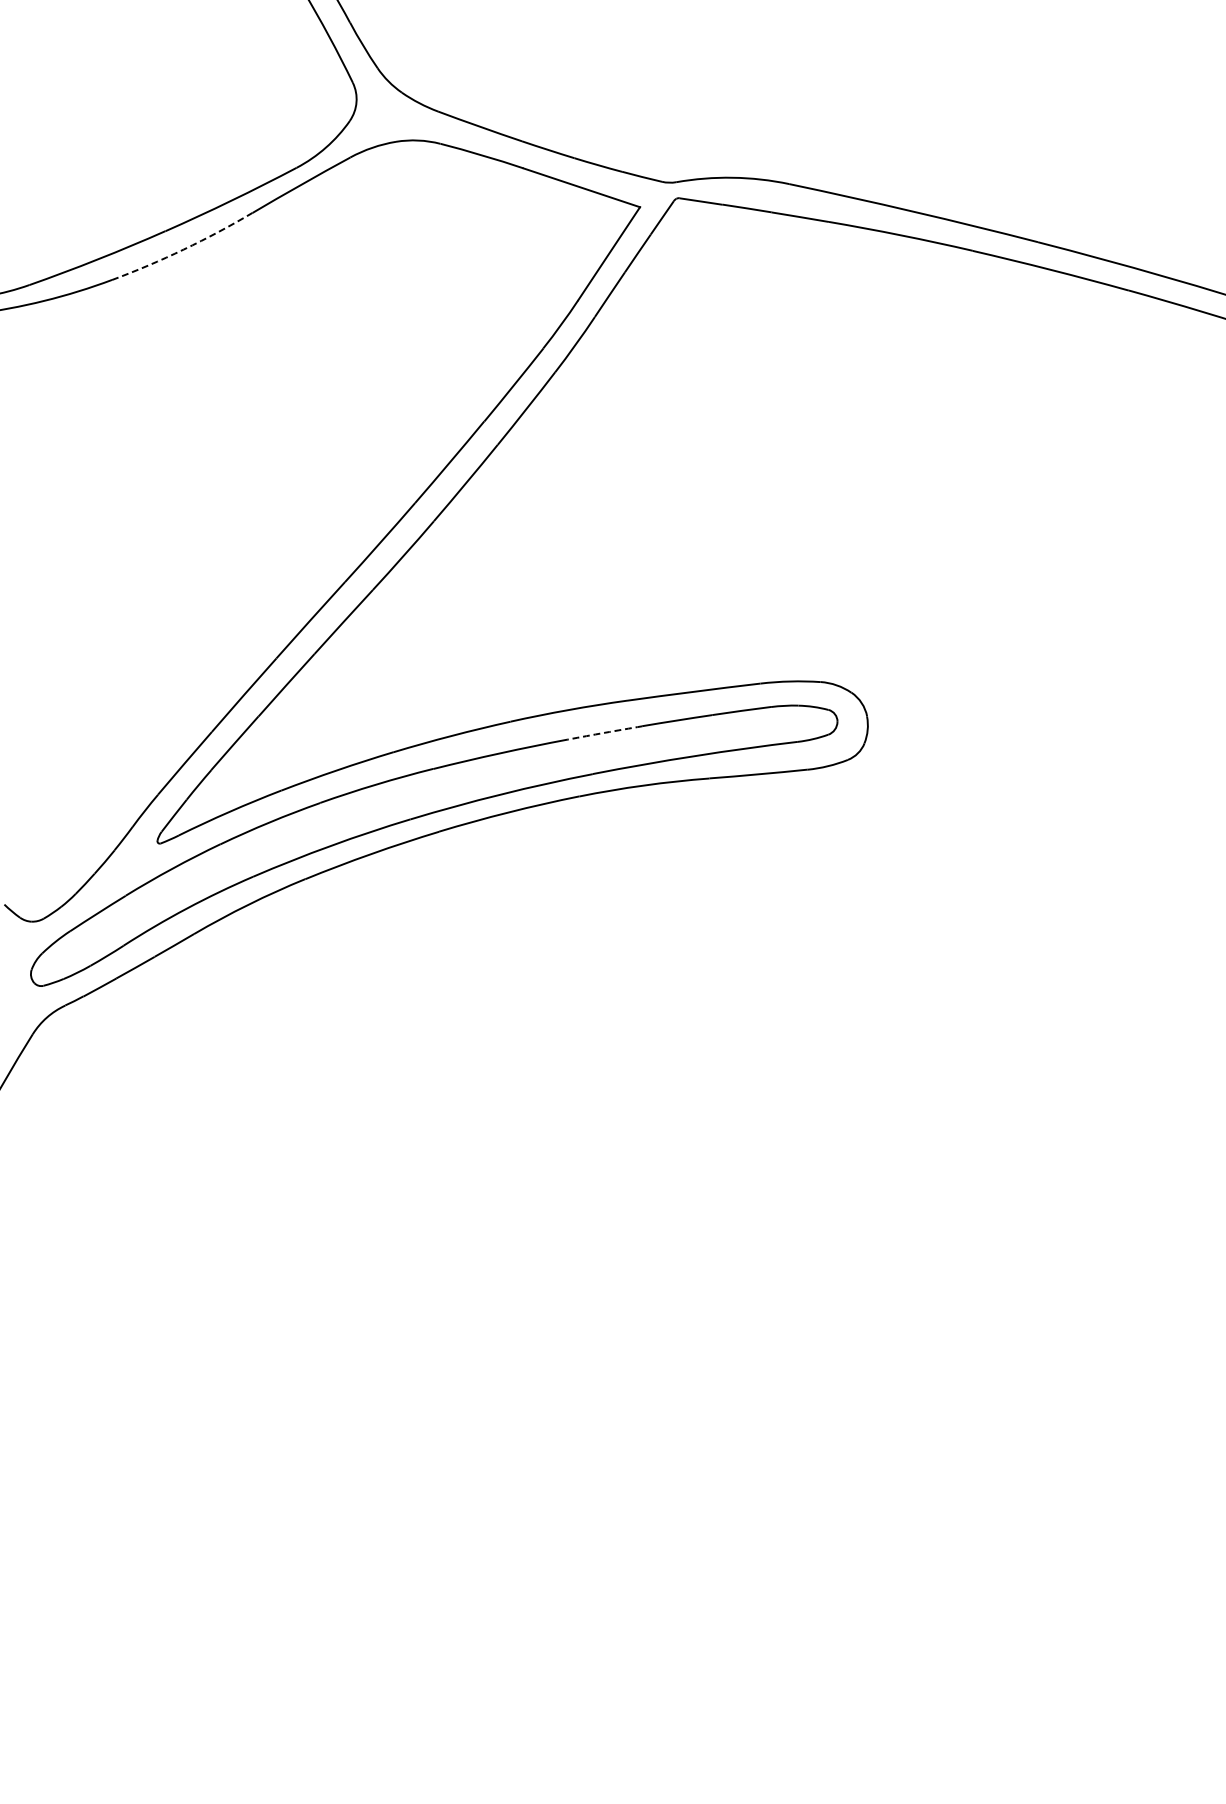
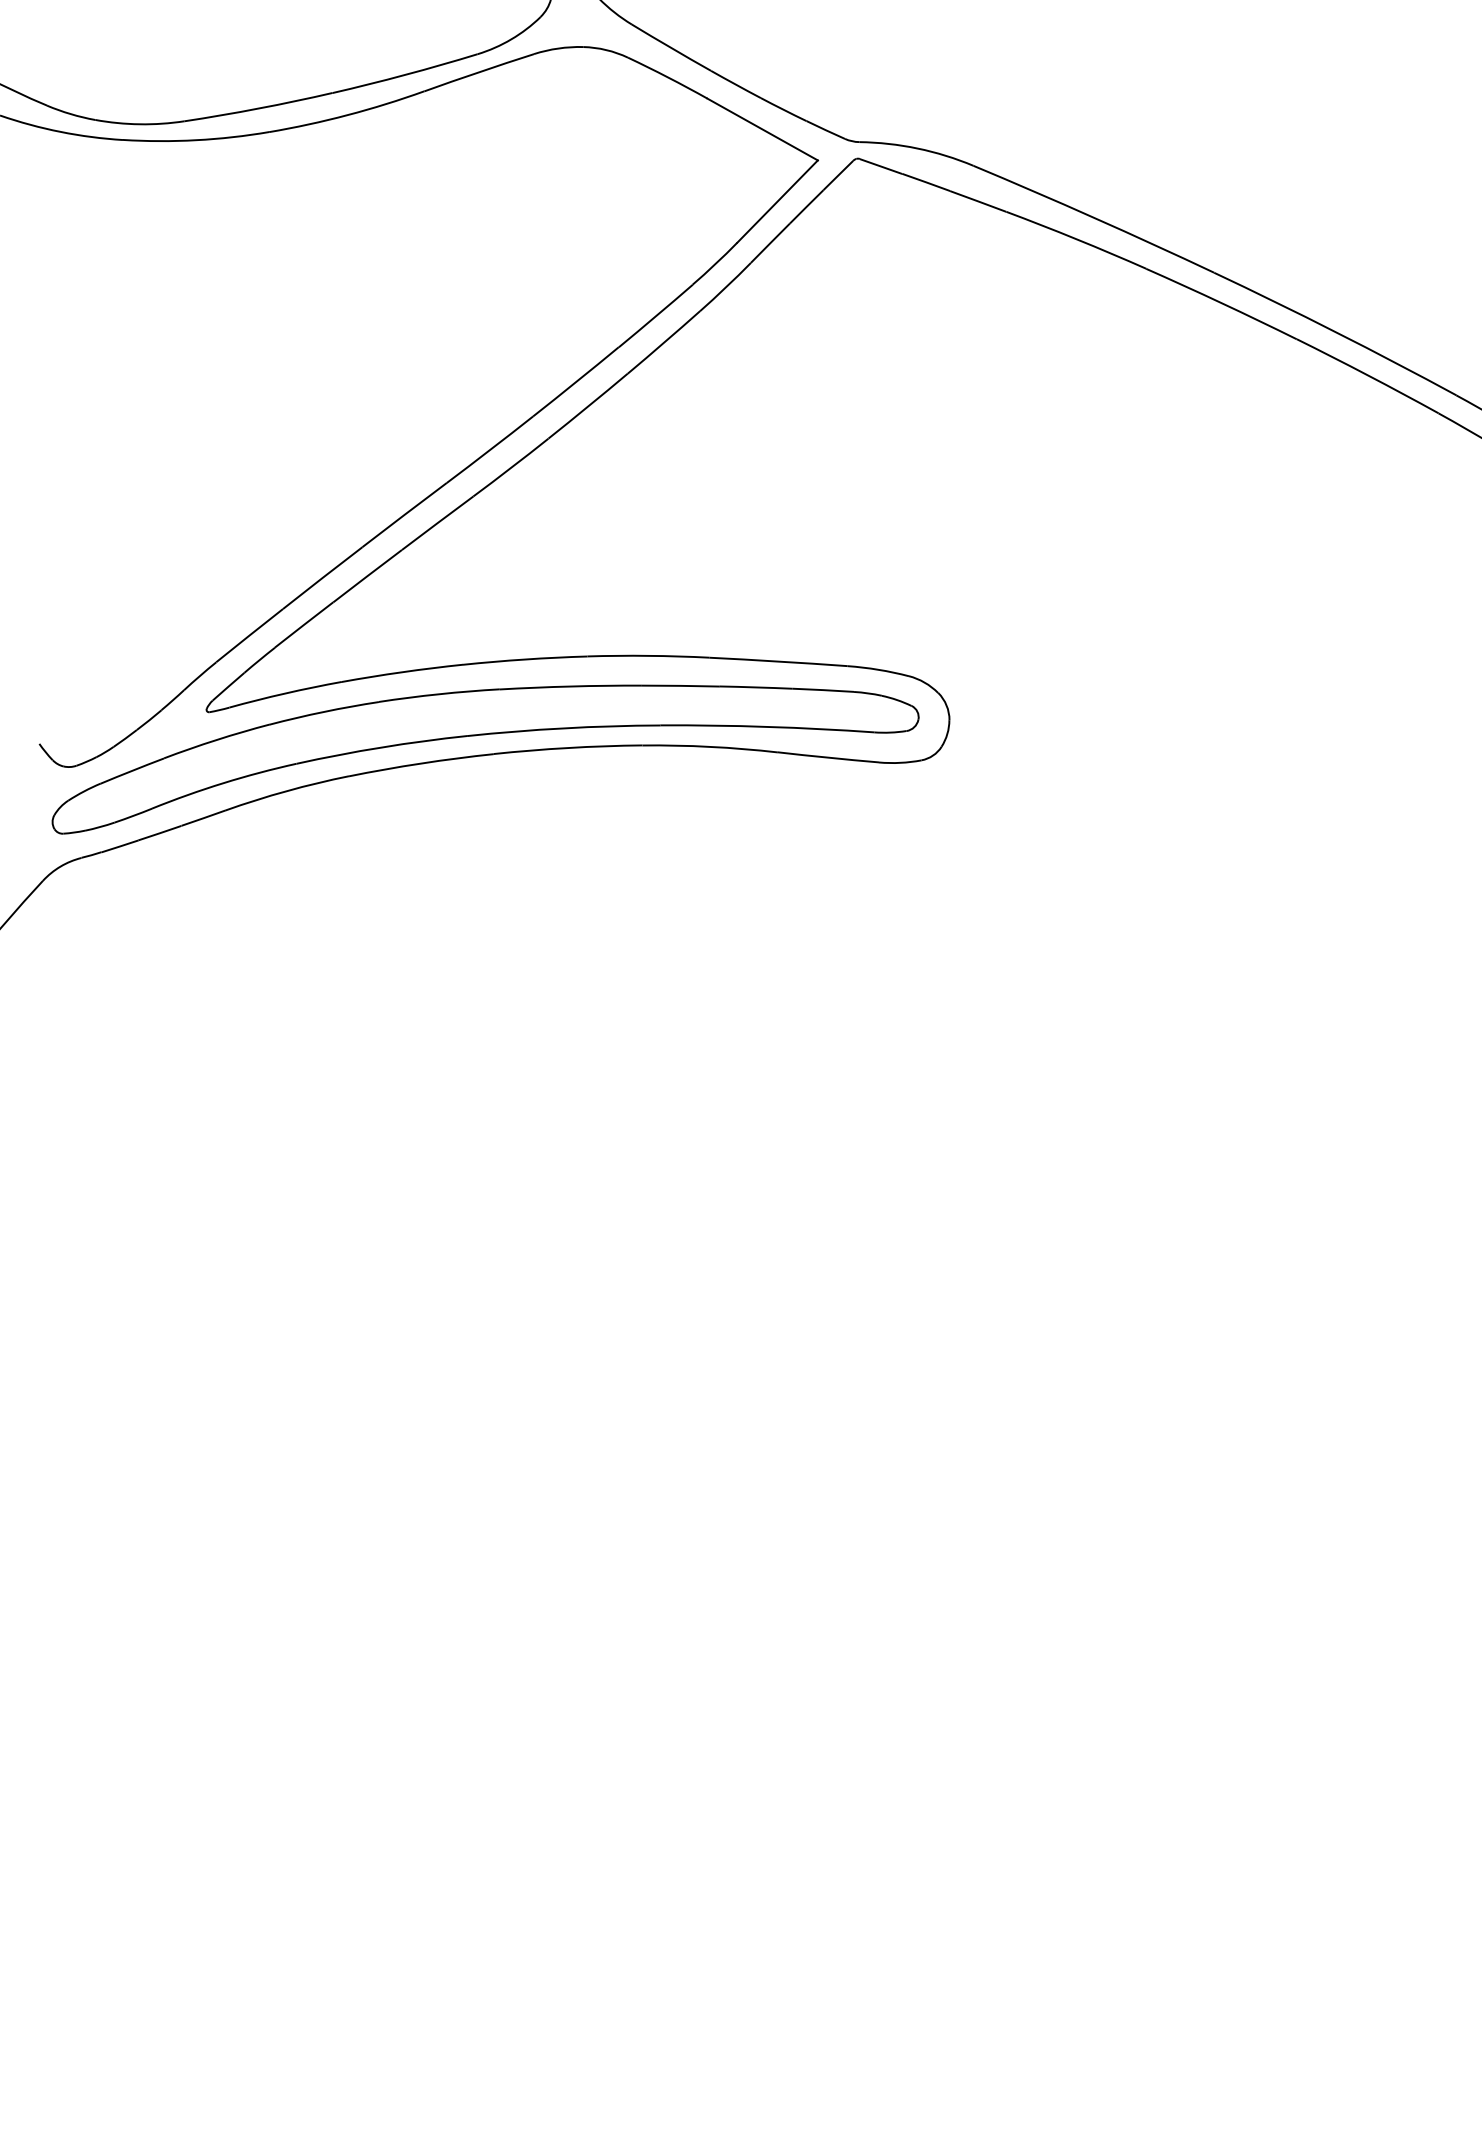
arc: (183, 249) -> (347, 115), dashed -> solid
arc: (604, 732) -> (680, 685), dashed -> solid

